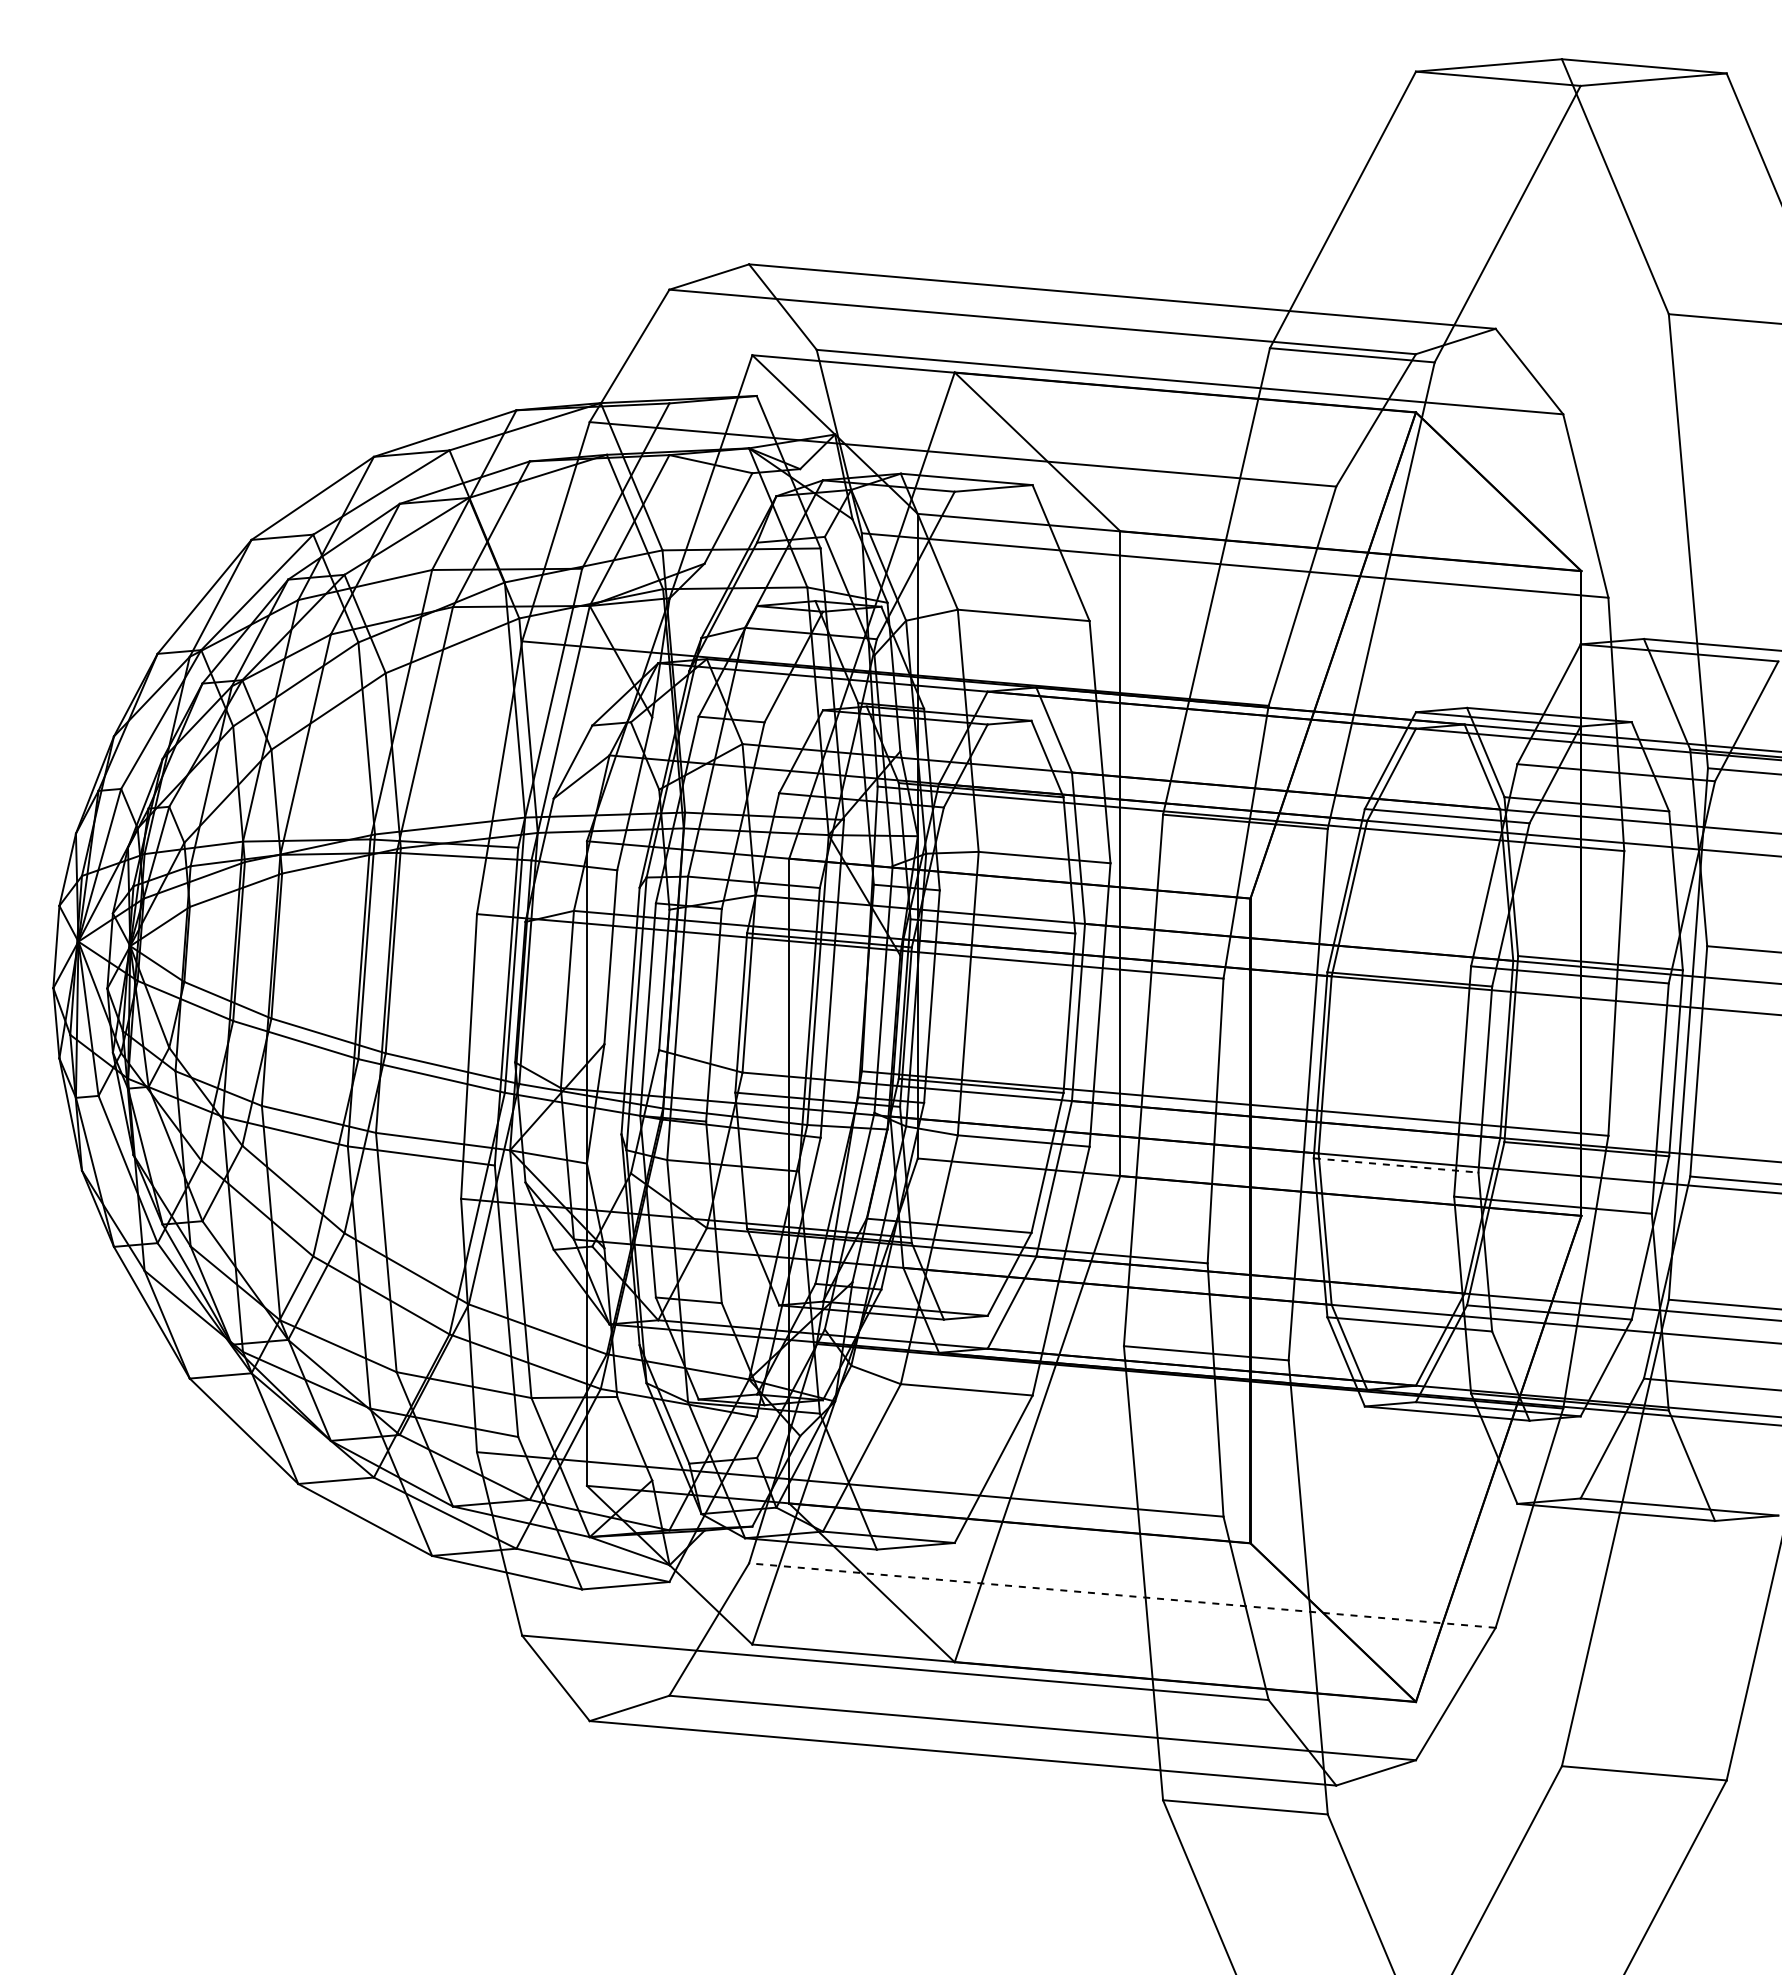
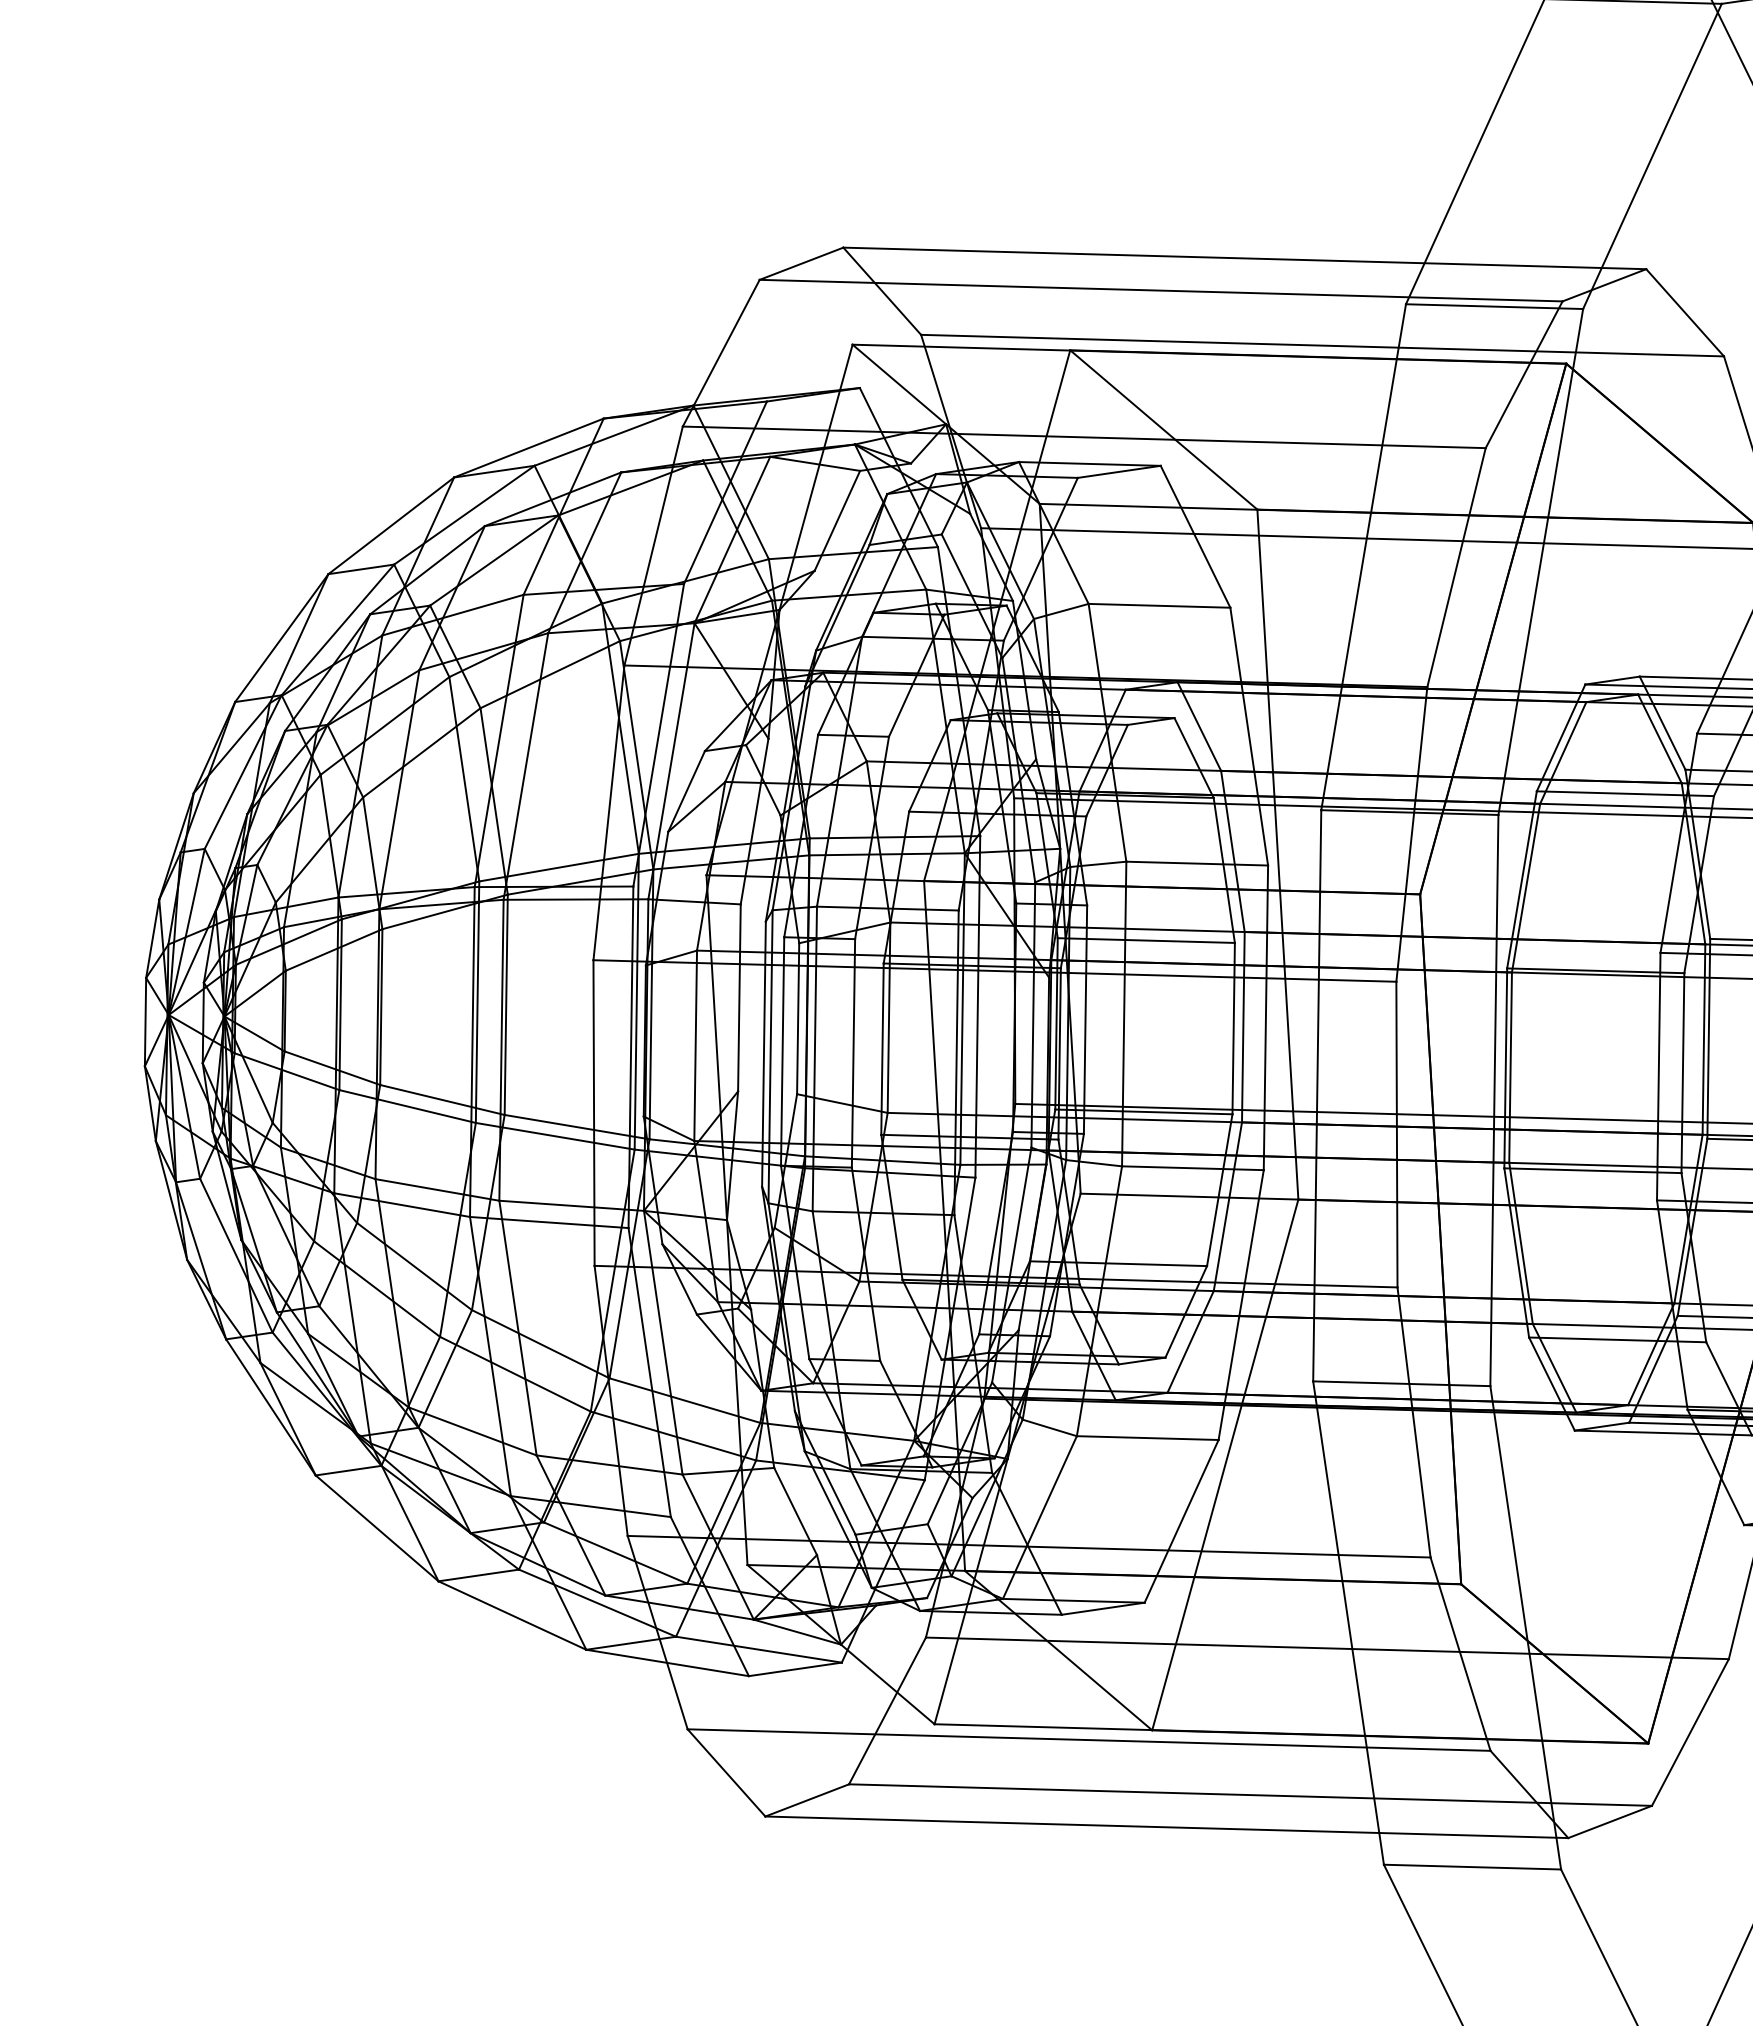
line: (1396, 1165) -> (1593, 1170), dashed -> solid
line: (1122, 1595) -> (1327, 1648), dashed -> solid

